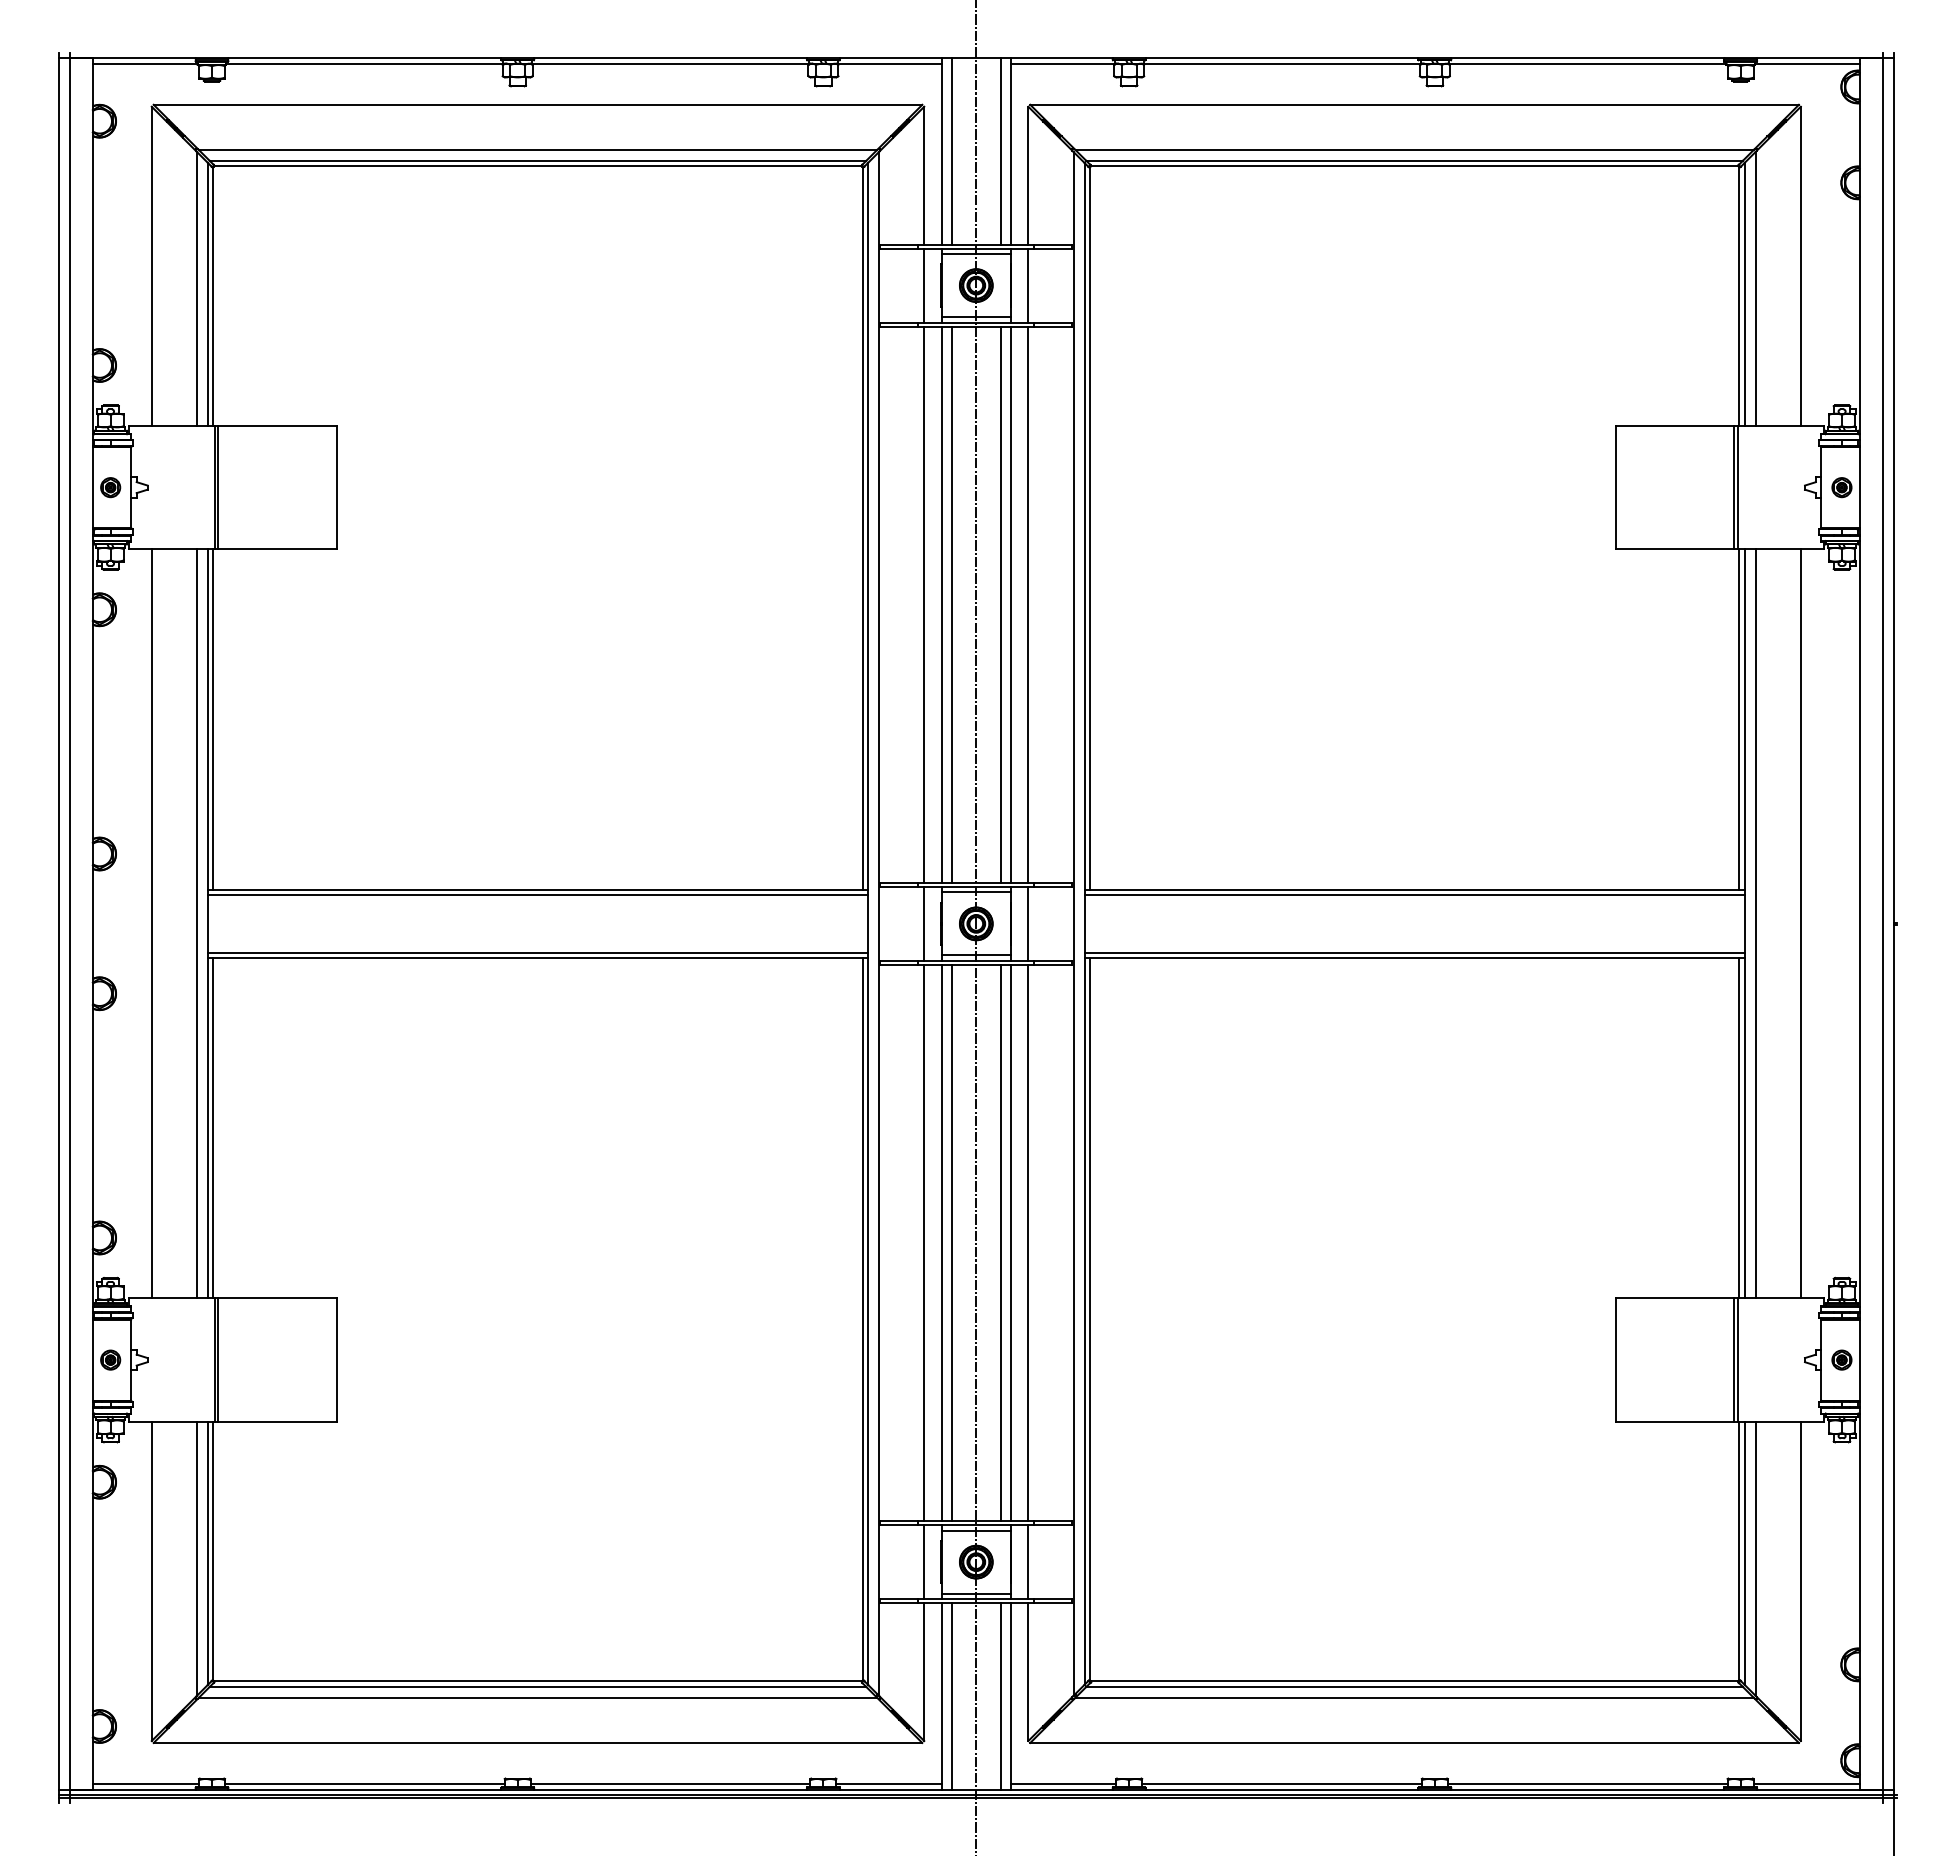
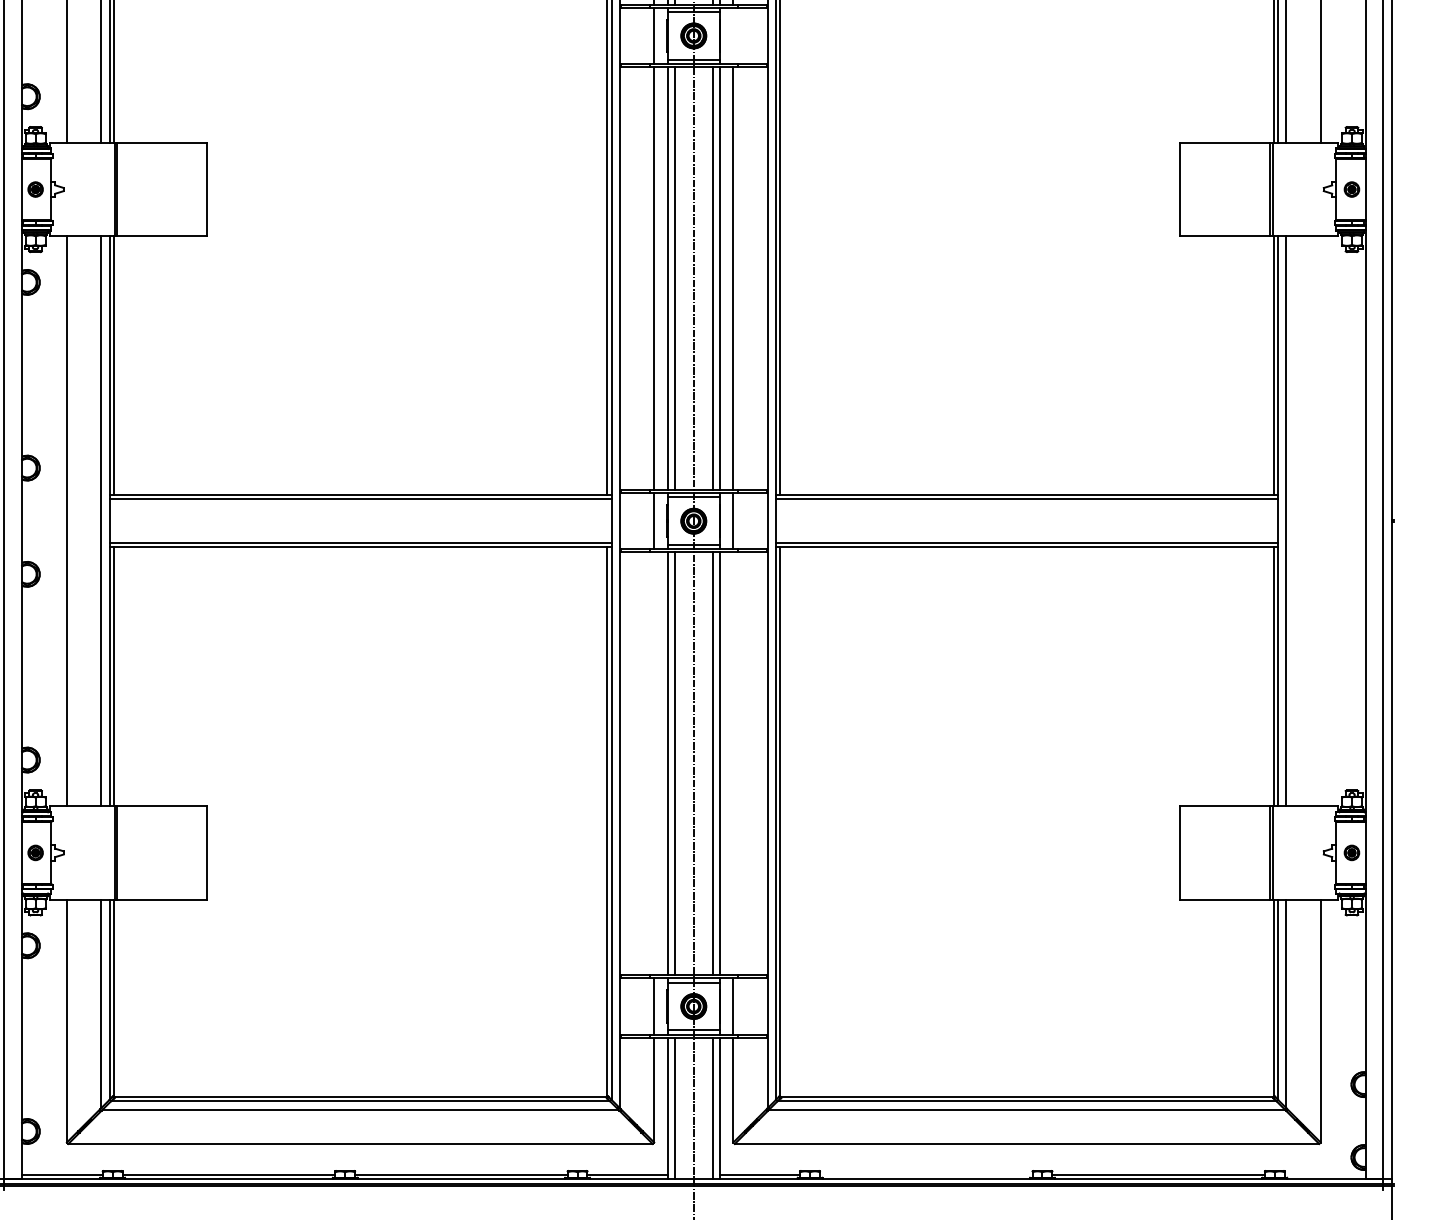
line: (1028, 285) -> (733, 35), removed
line: (1800, 923) -> (1320, 520), removed
line: (924, 1242) -> (654, 763), removed
line: (1028, 1242) -> (733, 763), removed
line: (1281, 1784) -> (925, 1175), removed
line: (1806, 1784) -> (1325, 1175), removed

